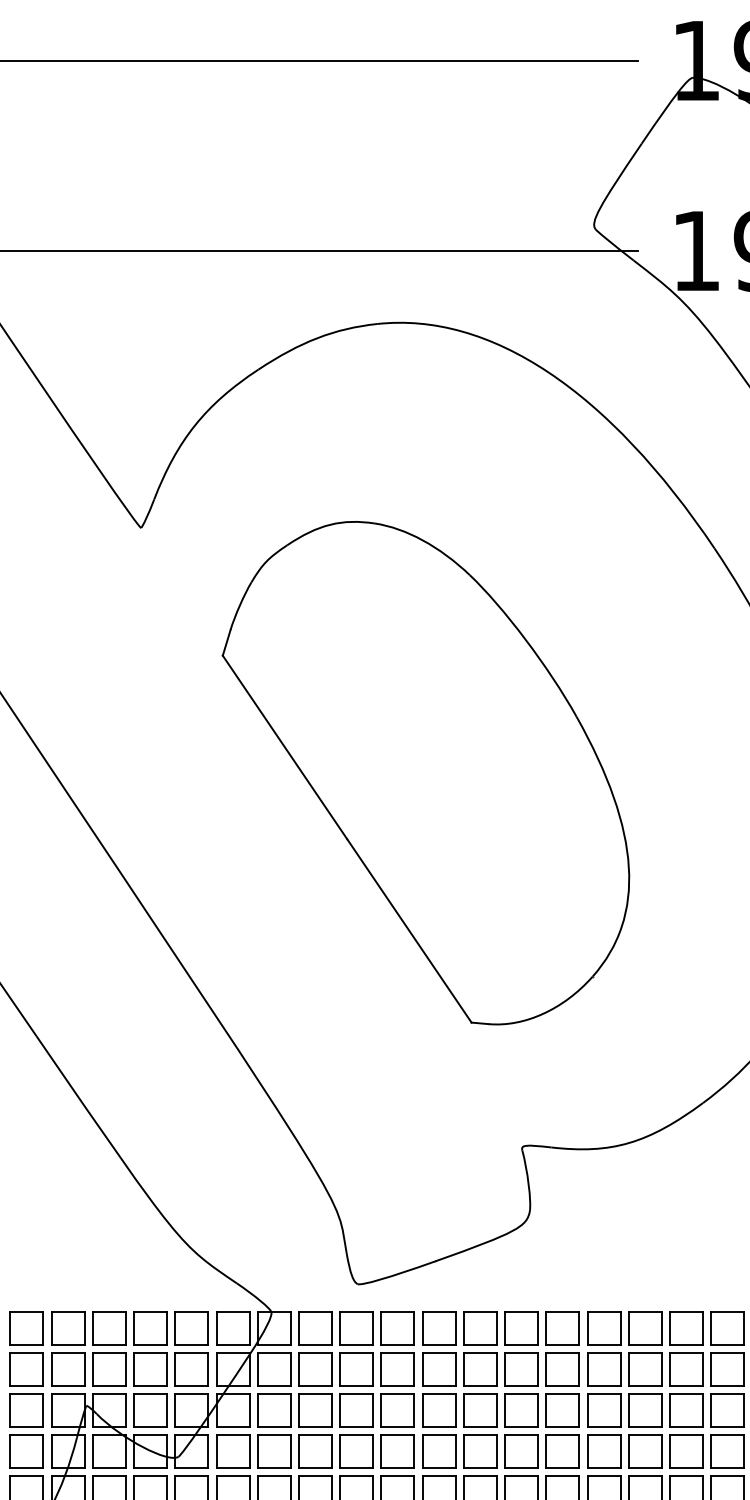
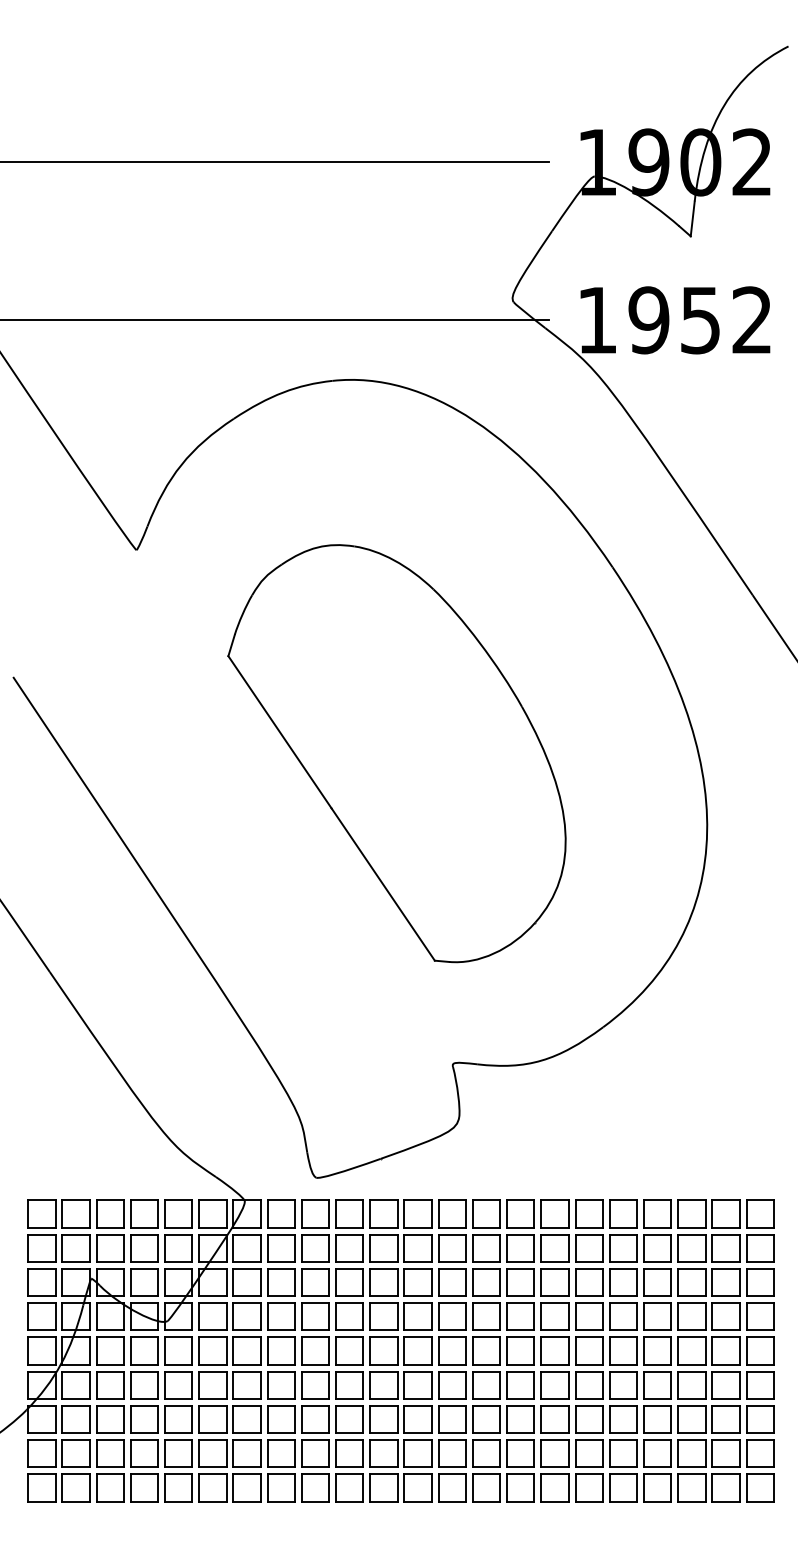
part: (425, 772) -> (396, 753), moved

